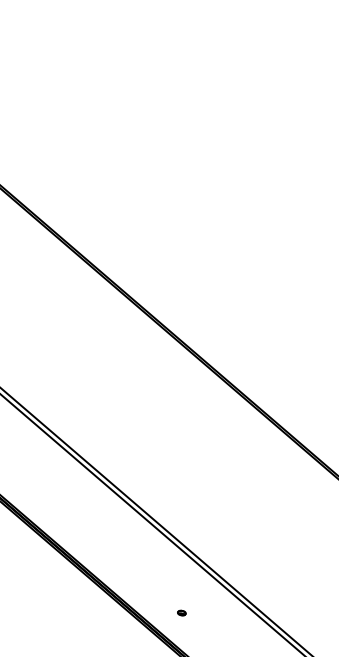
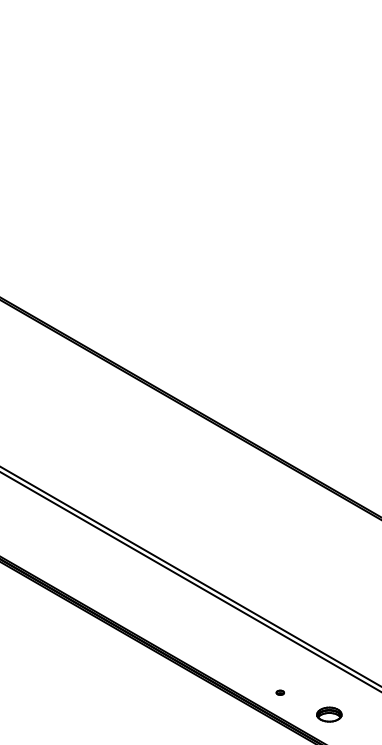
part: (181, 612) -> (279, 692), moved

